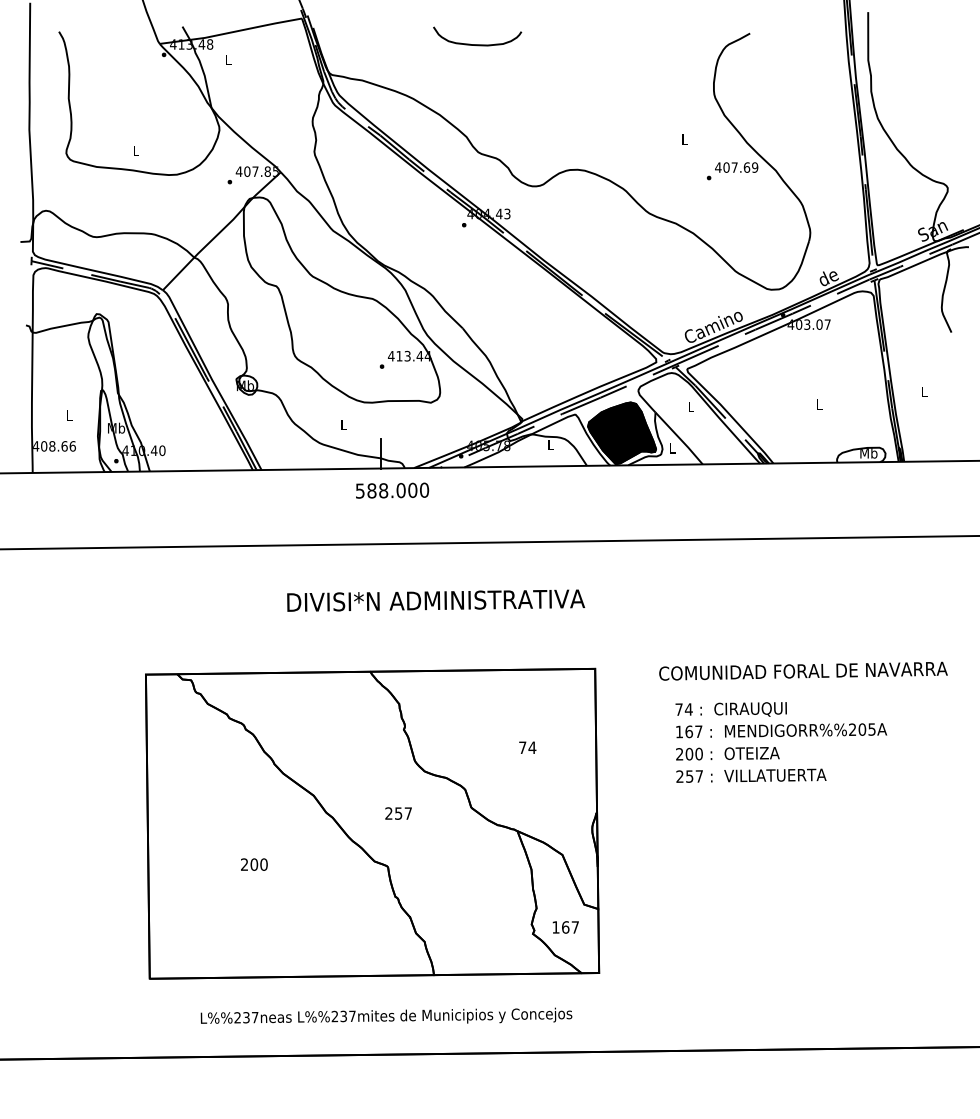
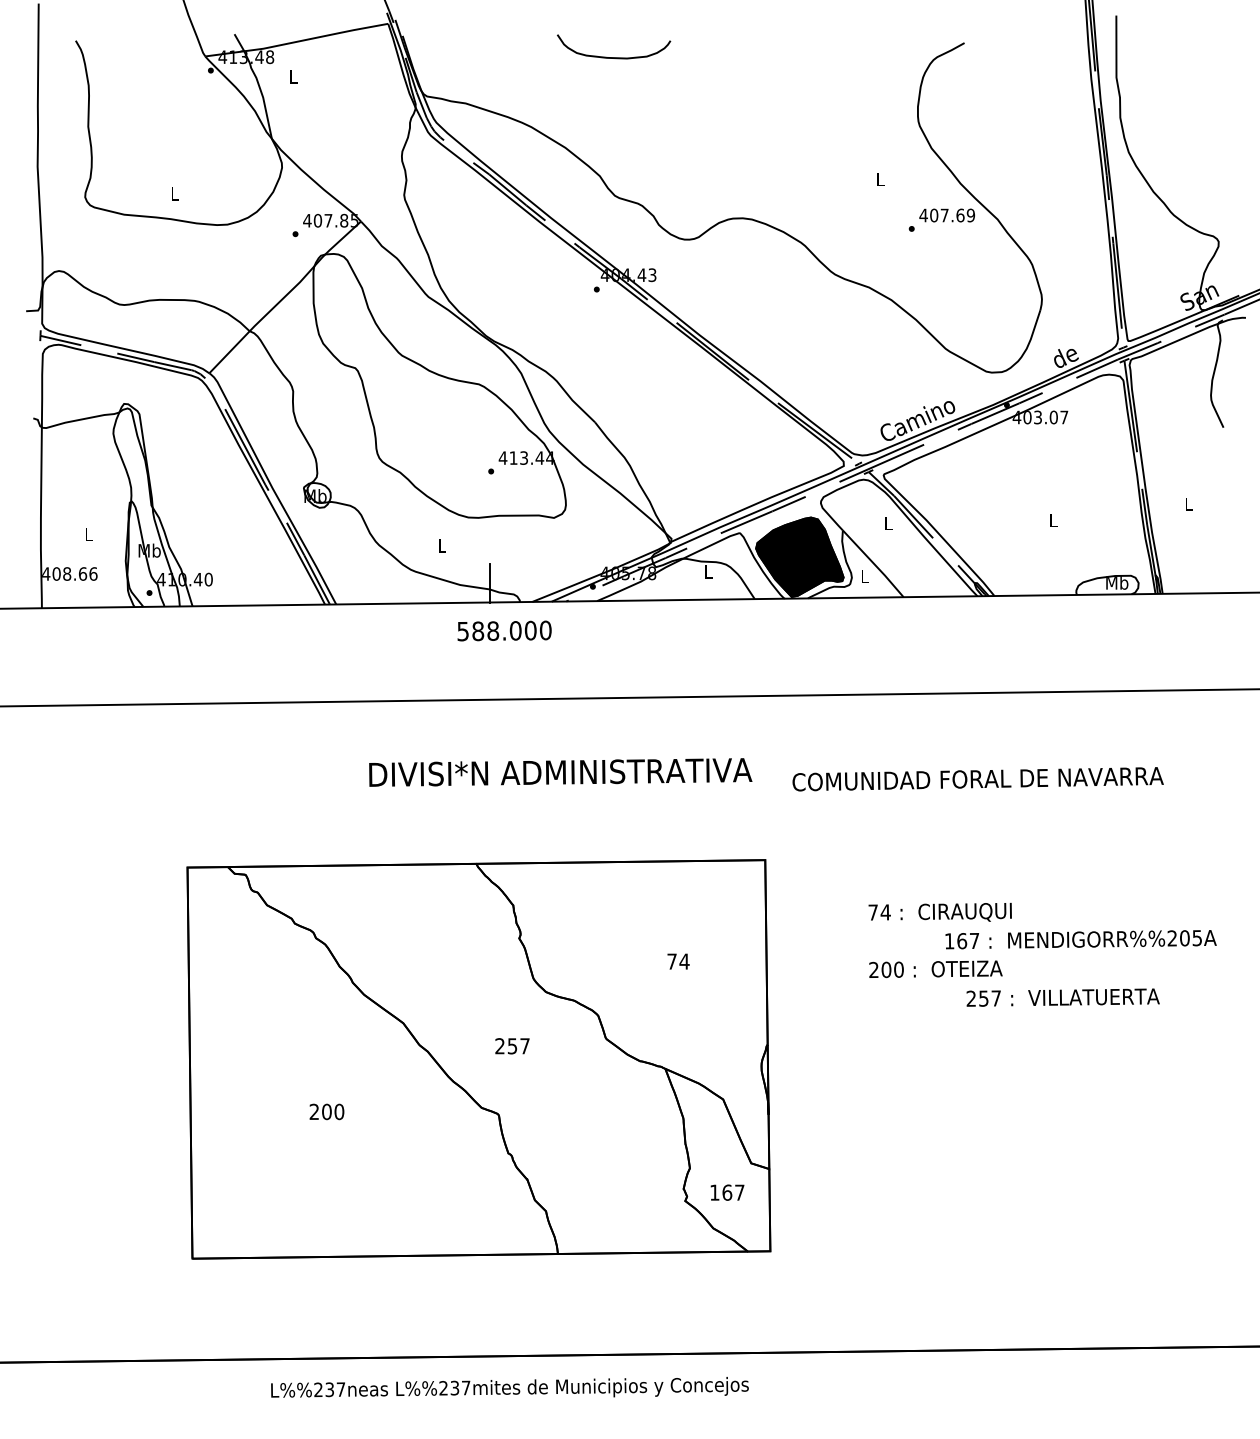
text: (802, 671) -> (977, 779), moved
text: (781, 730) -> (1080, 939), moved
text: (750, 775) -> (1062, 997), moved
text: (386, 1015) -> (509, 1387), moved

